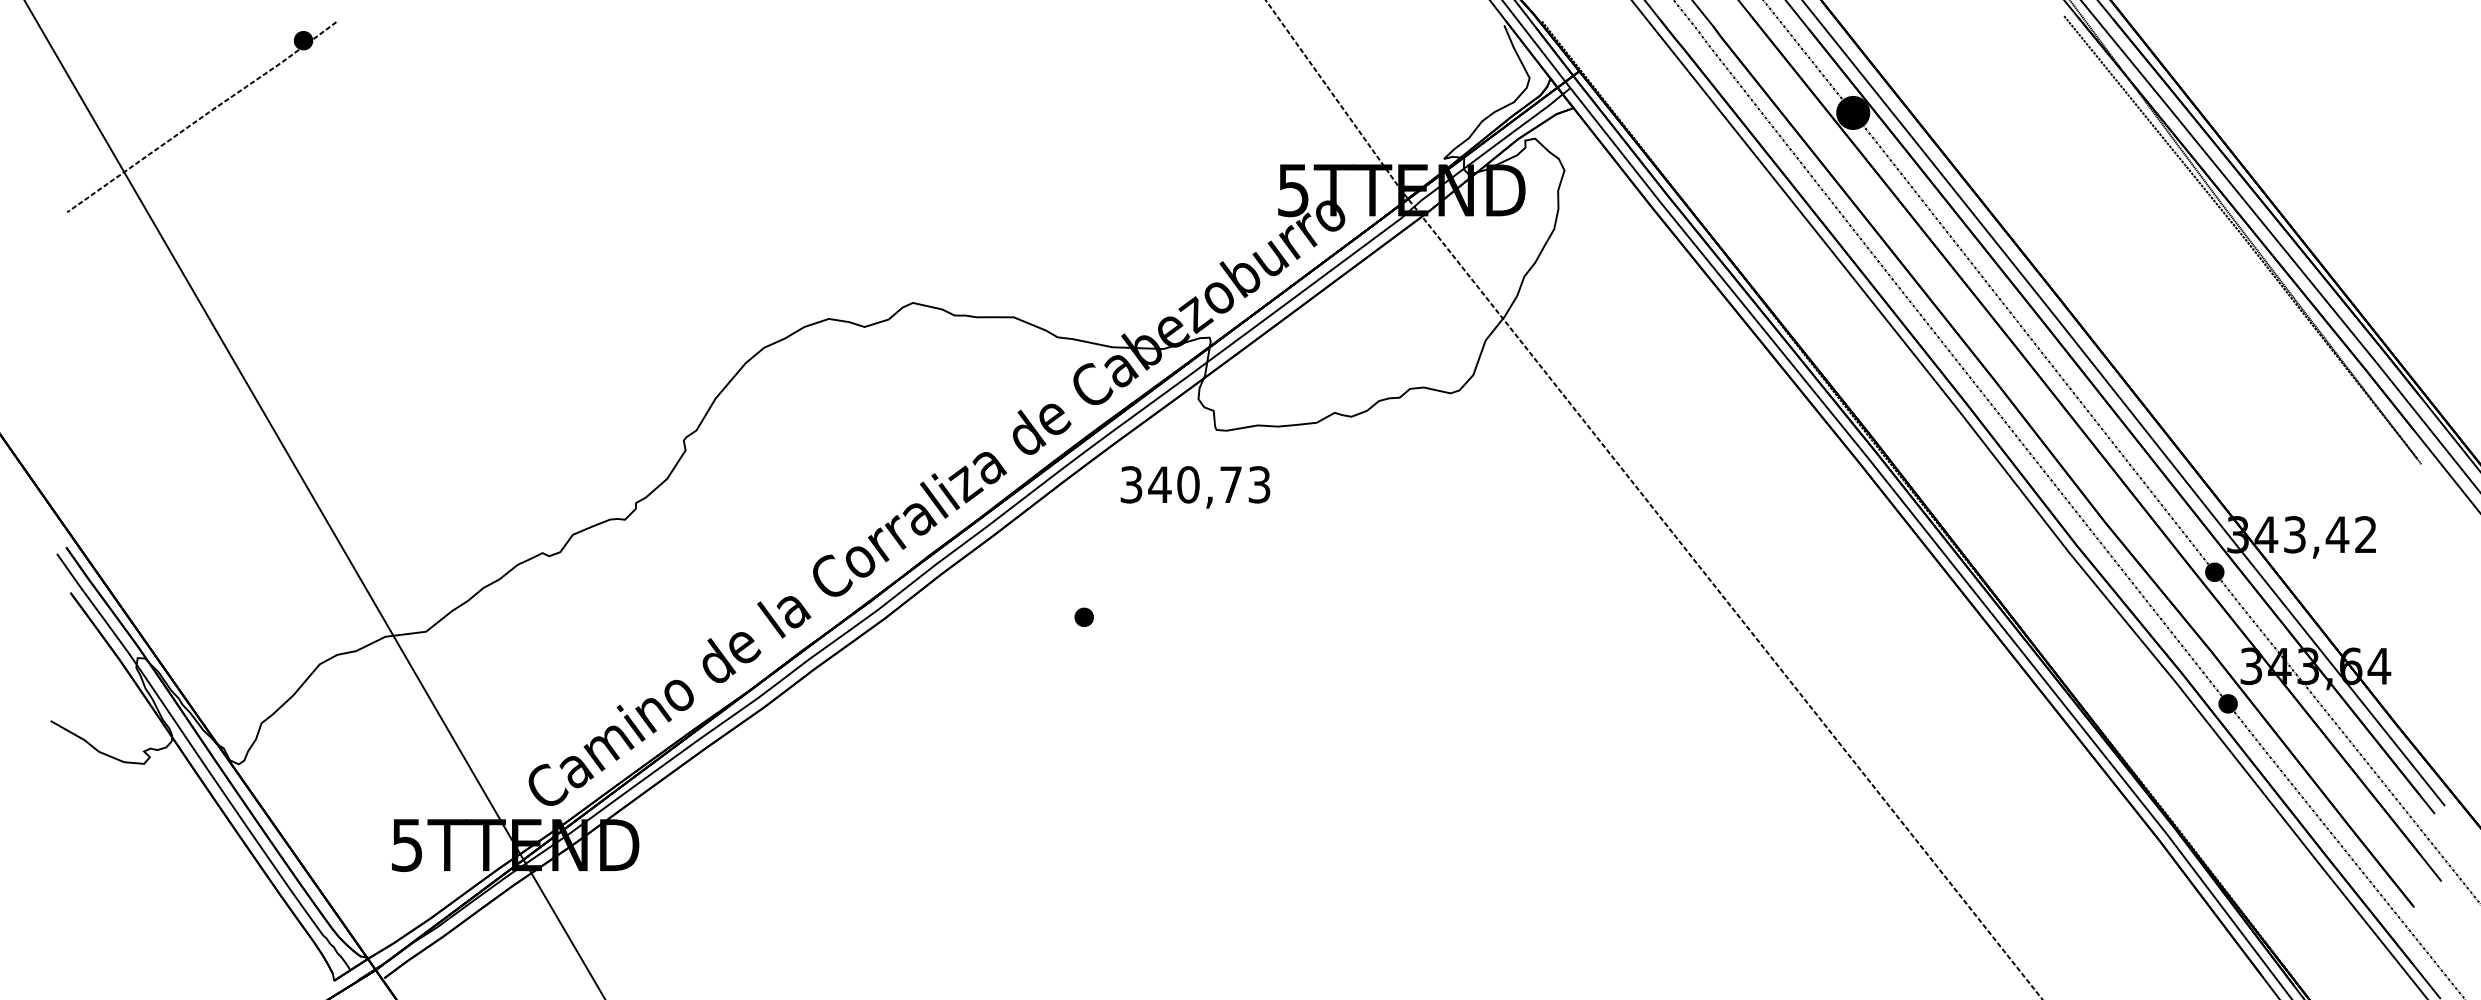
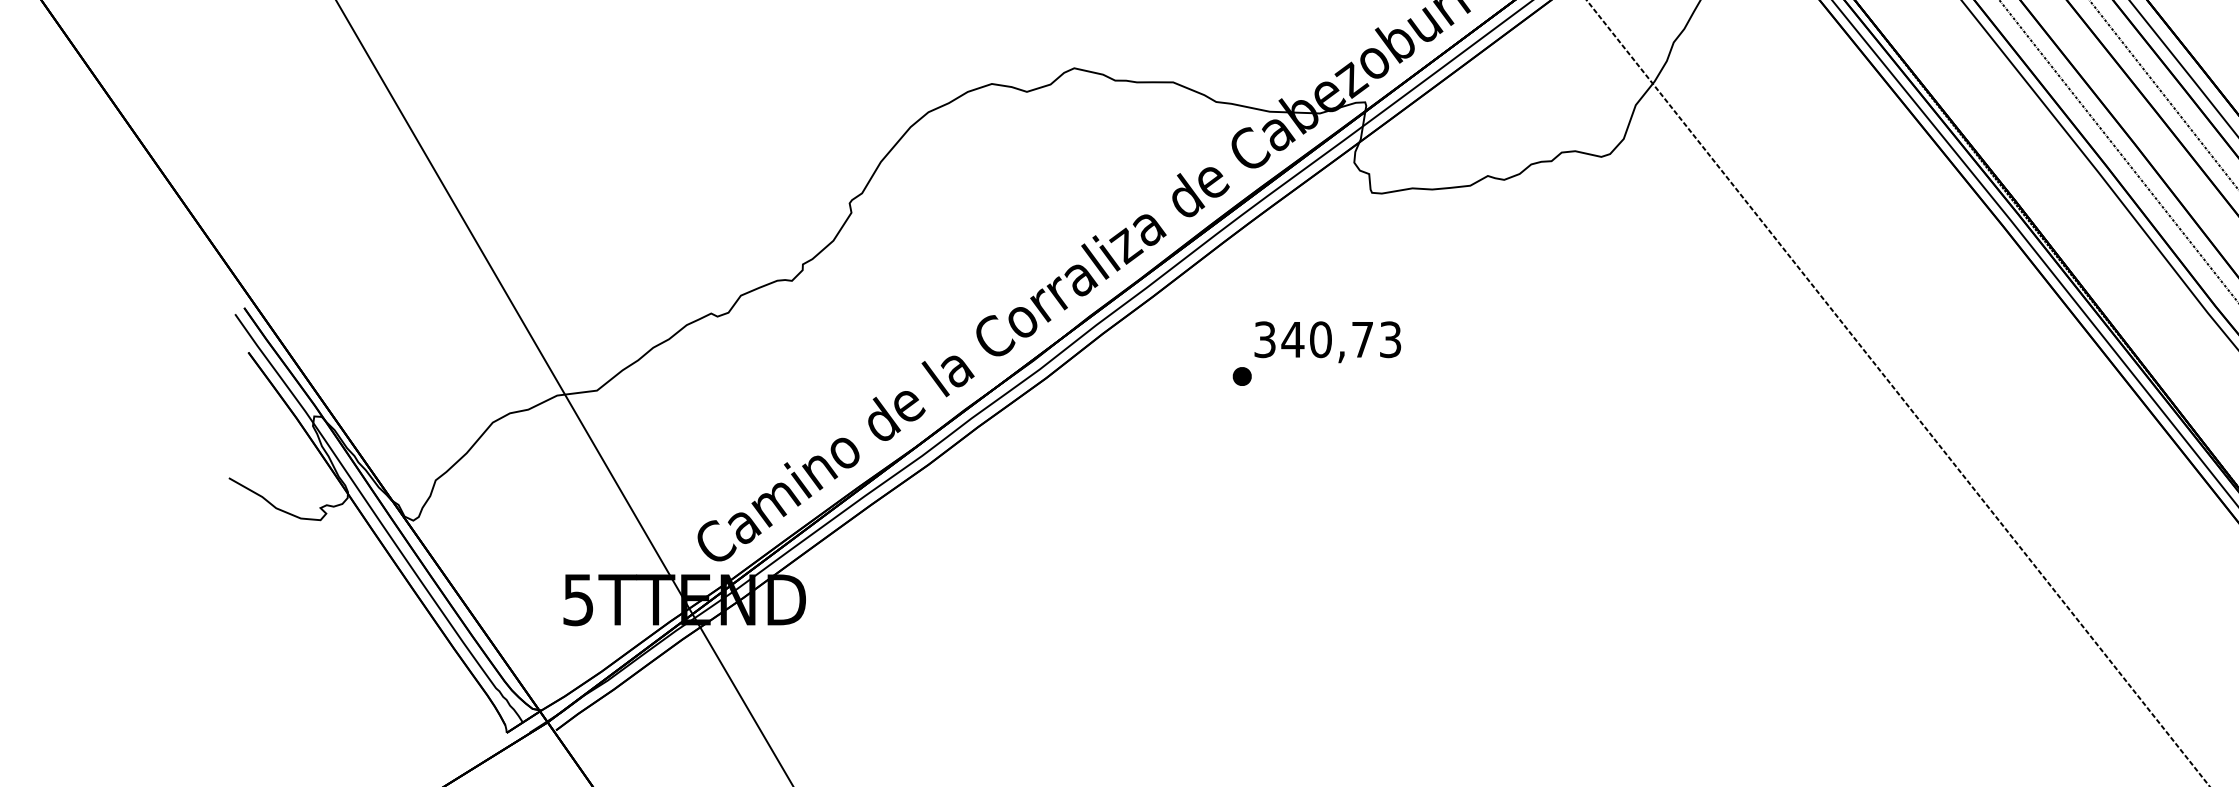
text: (1195, 487) -> (1327, 342), moved

